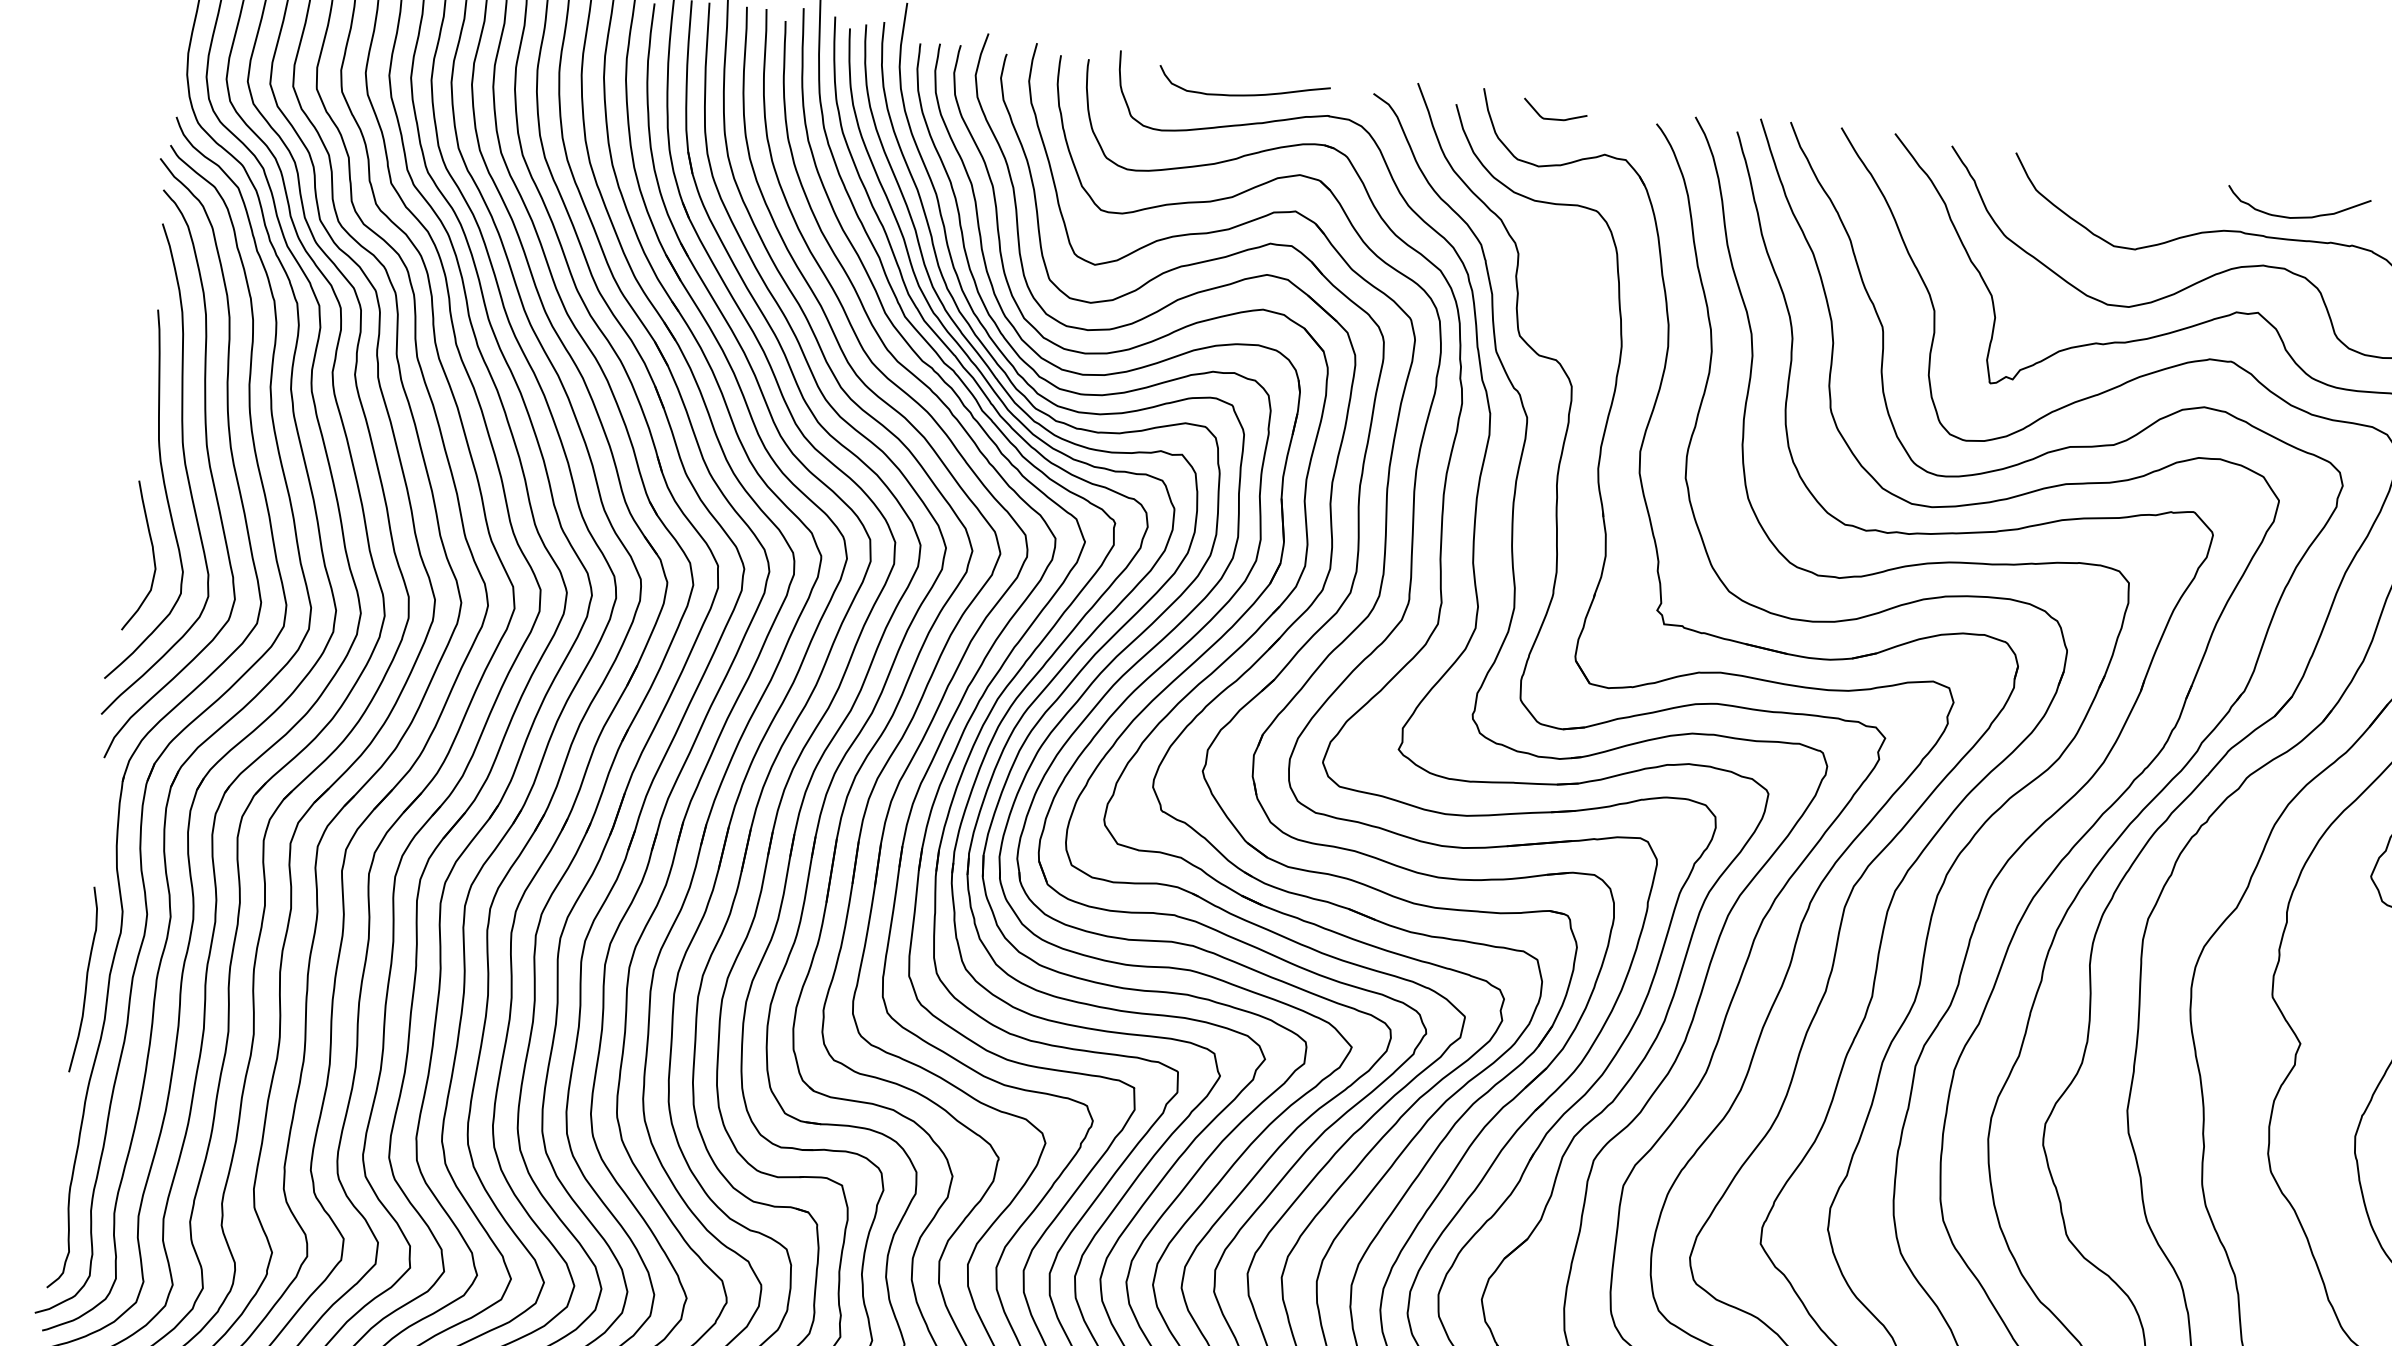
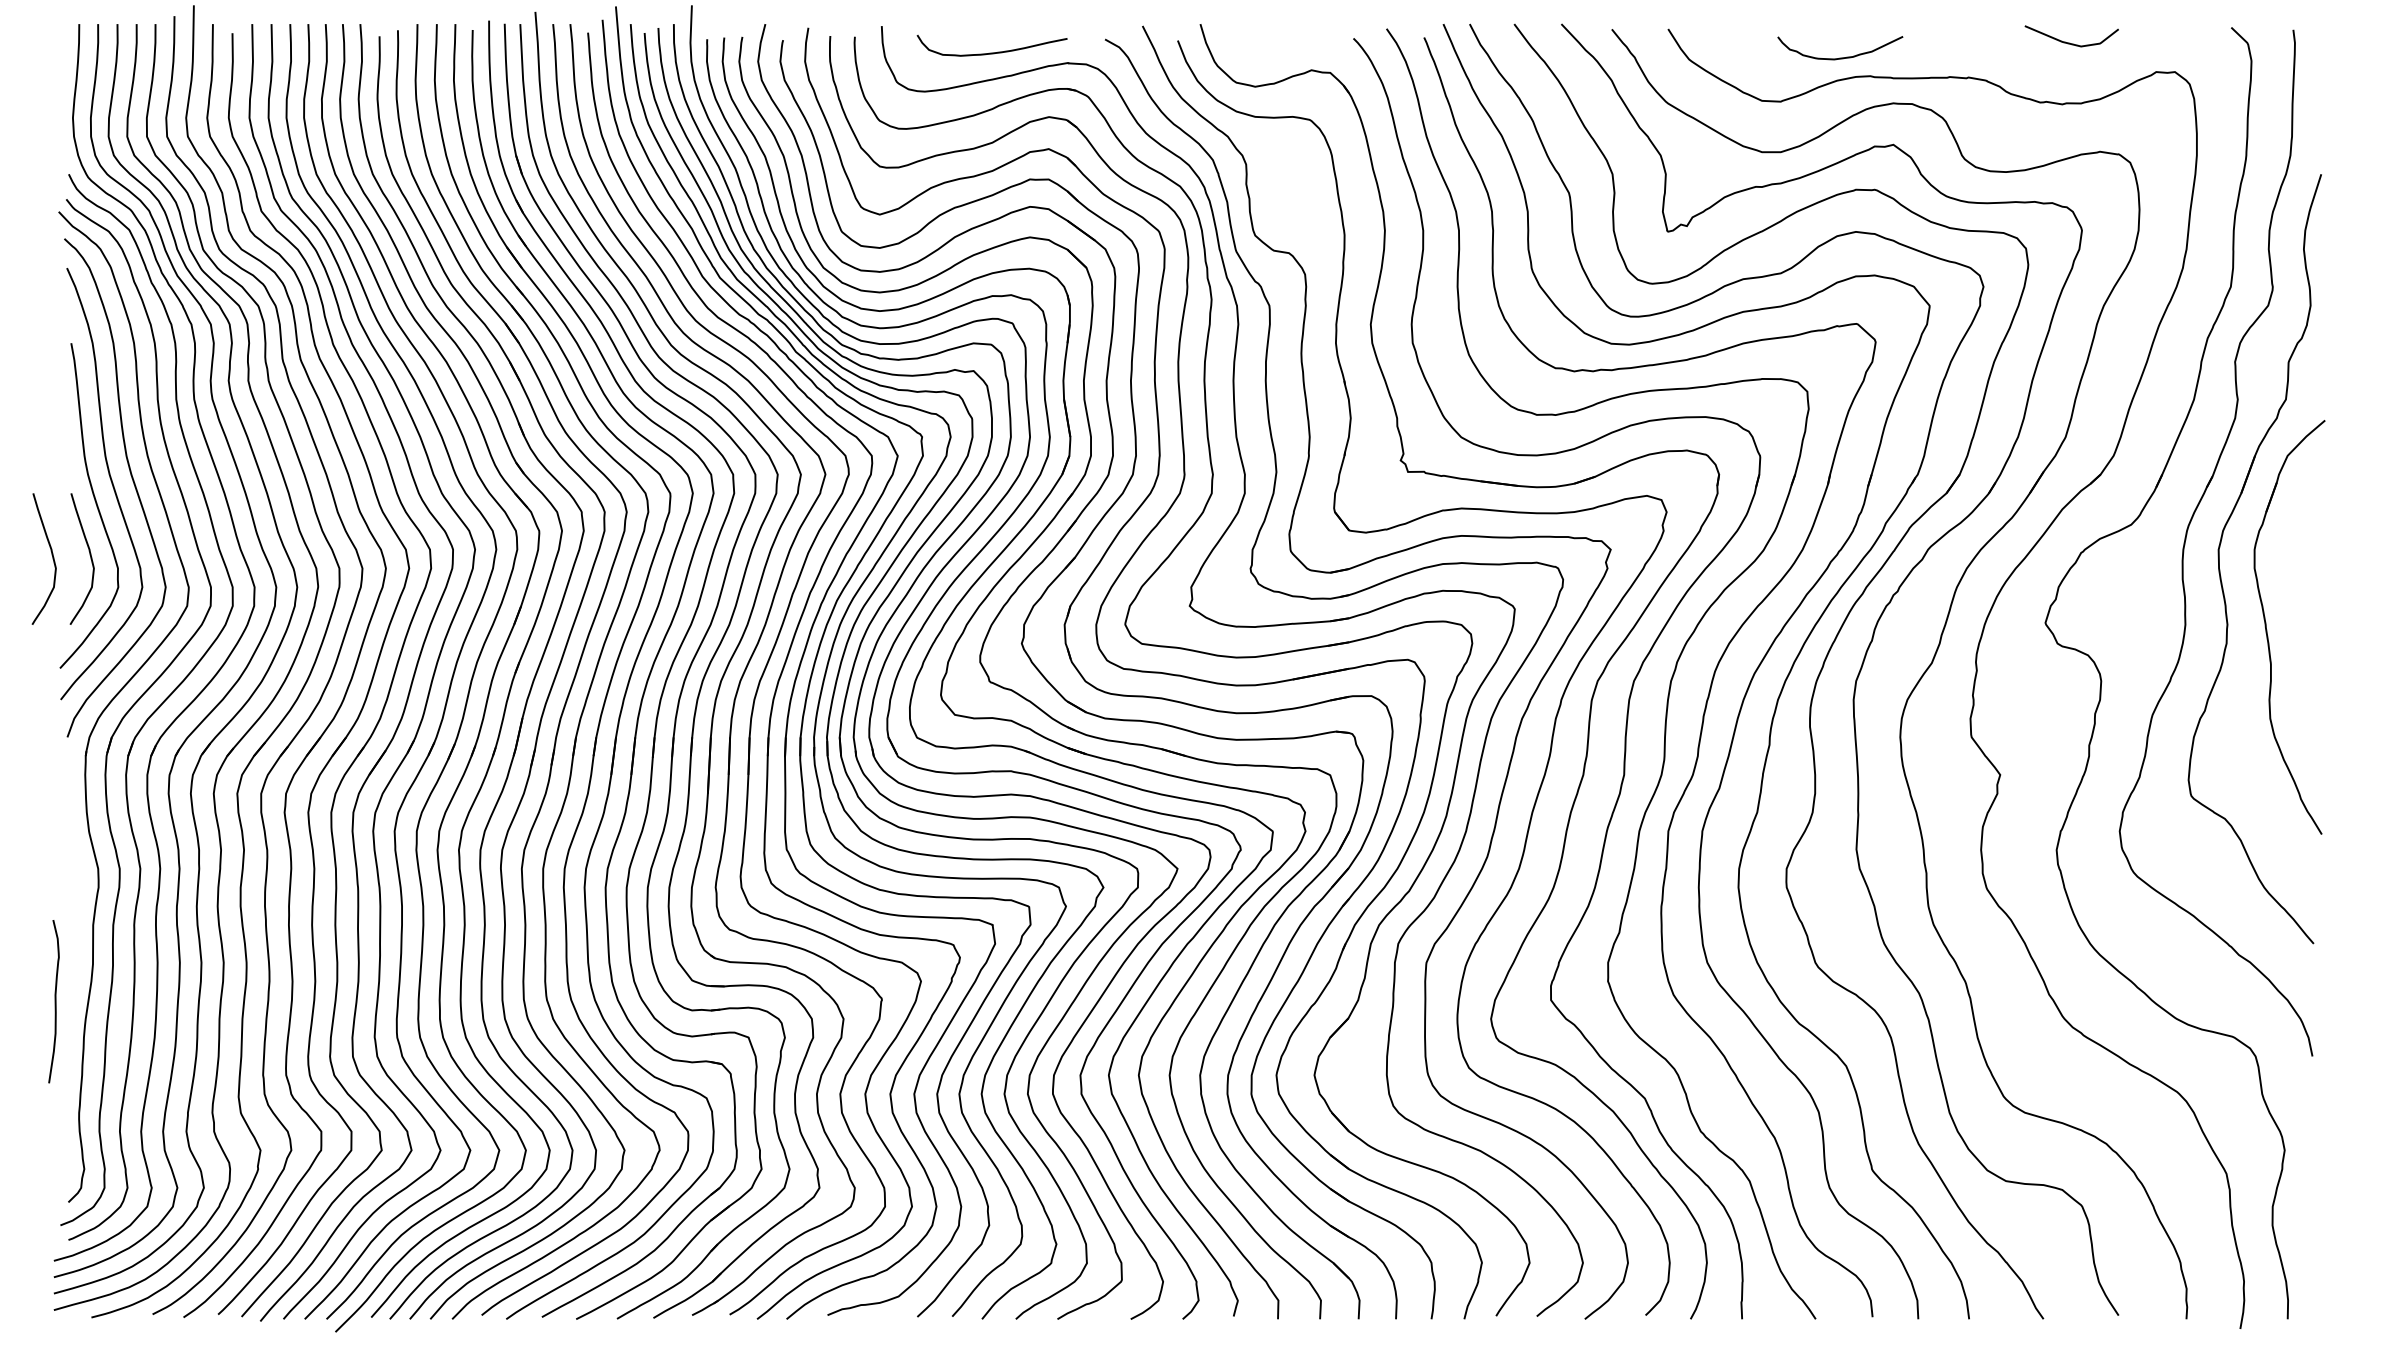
curve: (1554, 118) -> (1264, 43), removed
curve: (2297, 216) -> (1840, 57), moved
curve: (108, 548) -> (51, 555), added
curve: (85, 979) -> (54, 1001), moved

